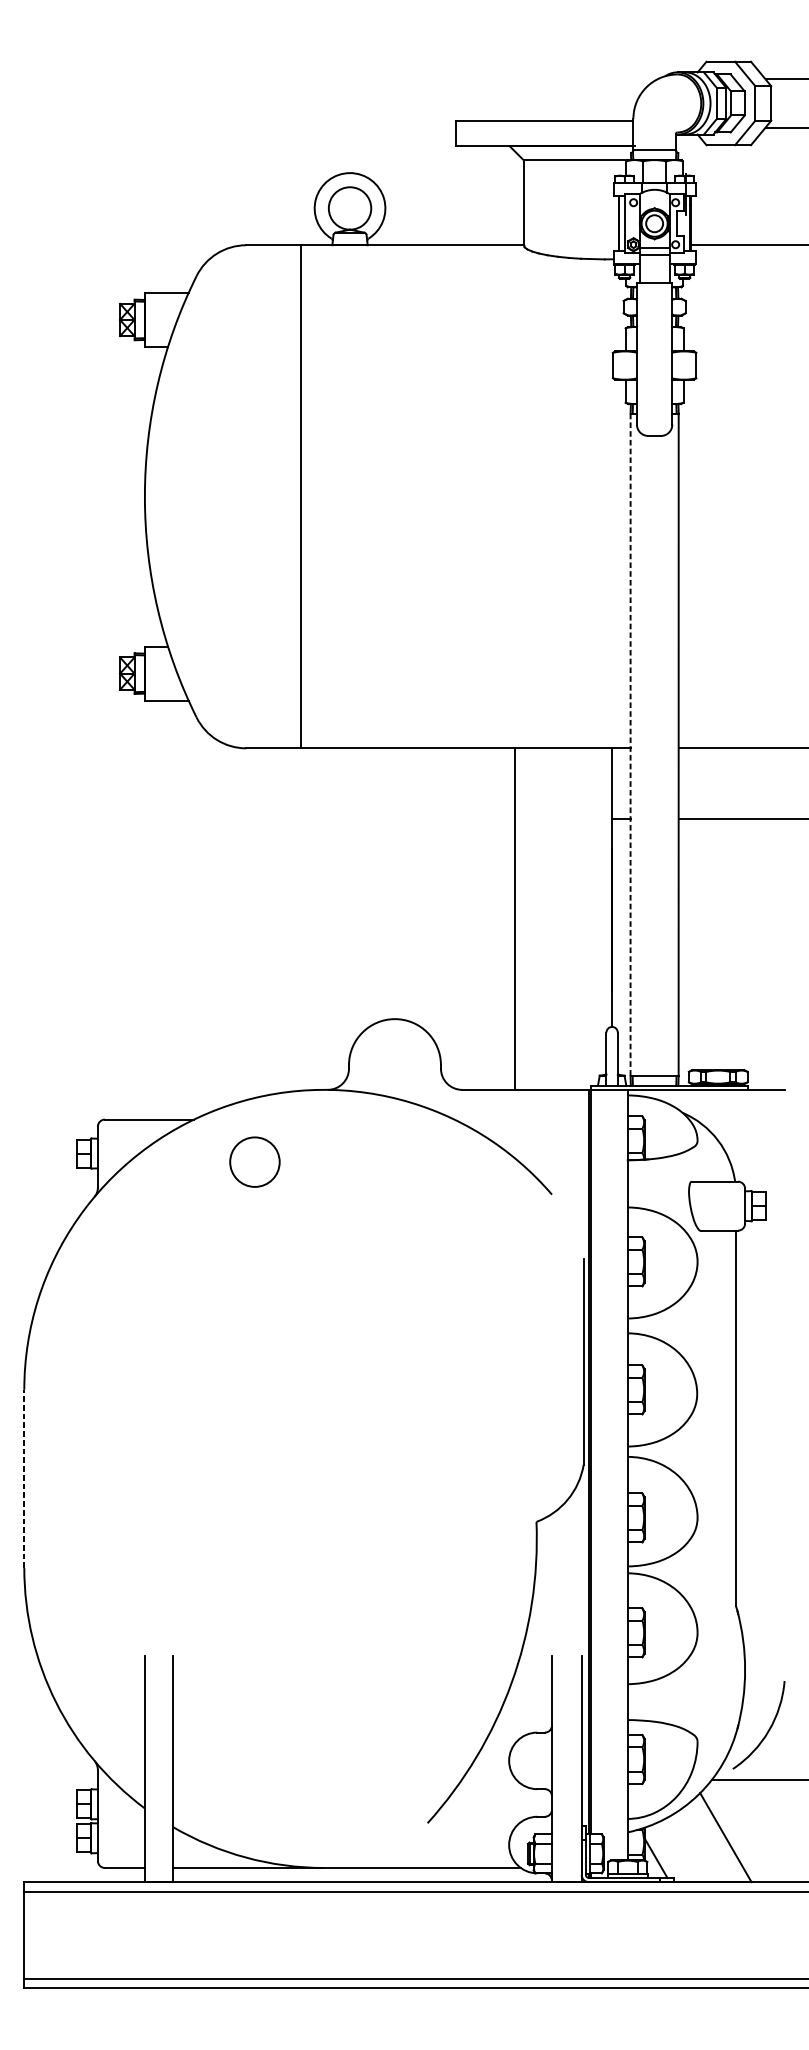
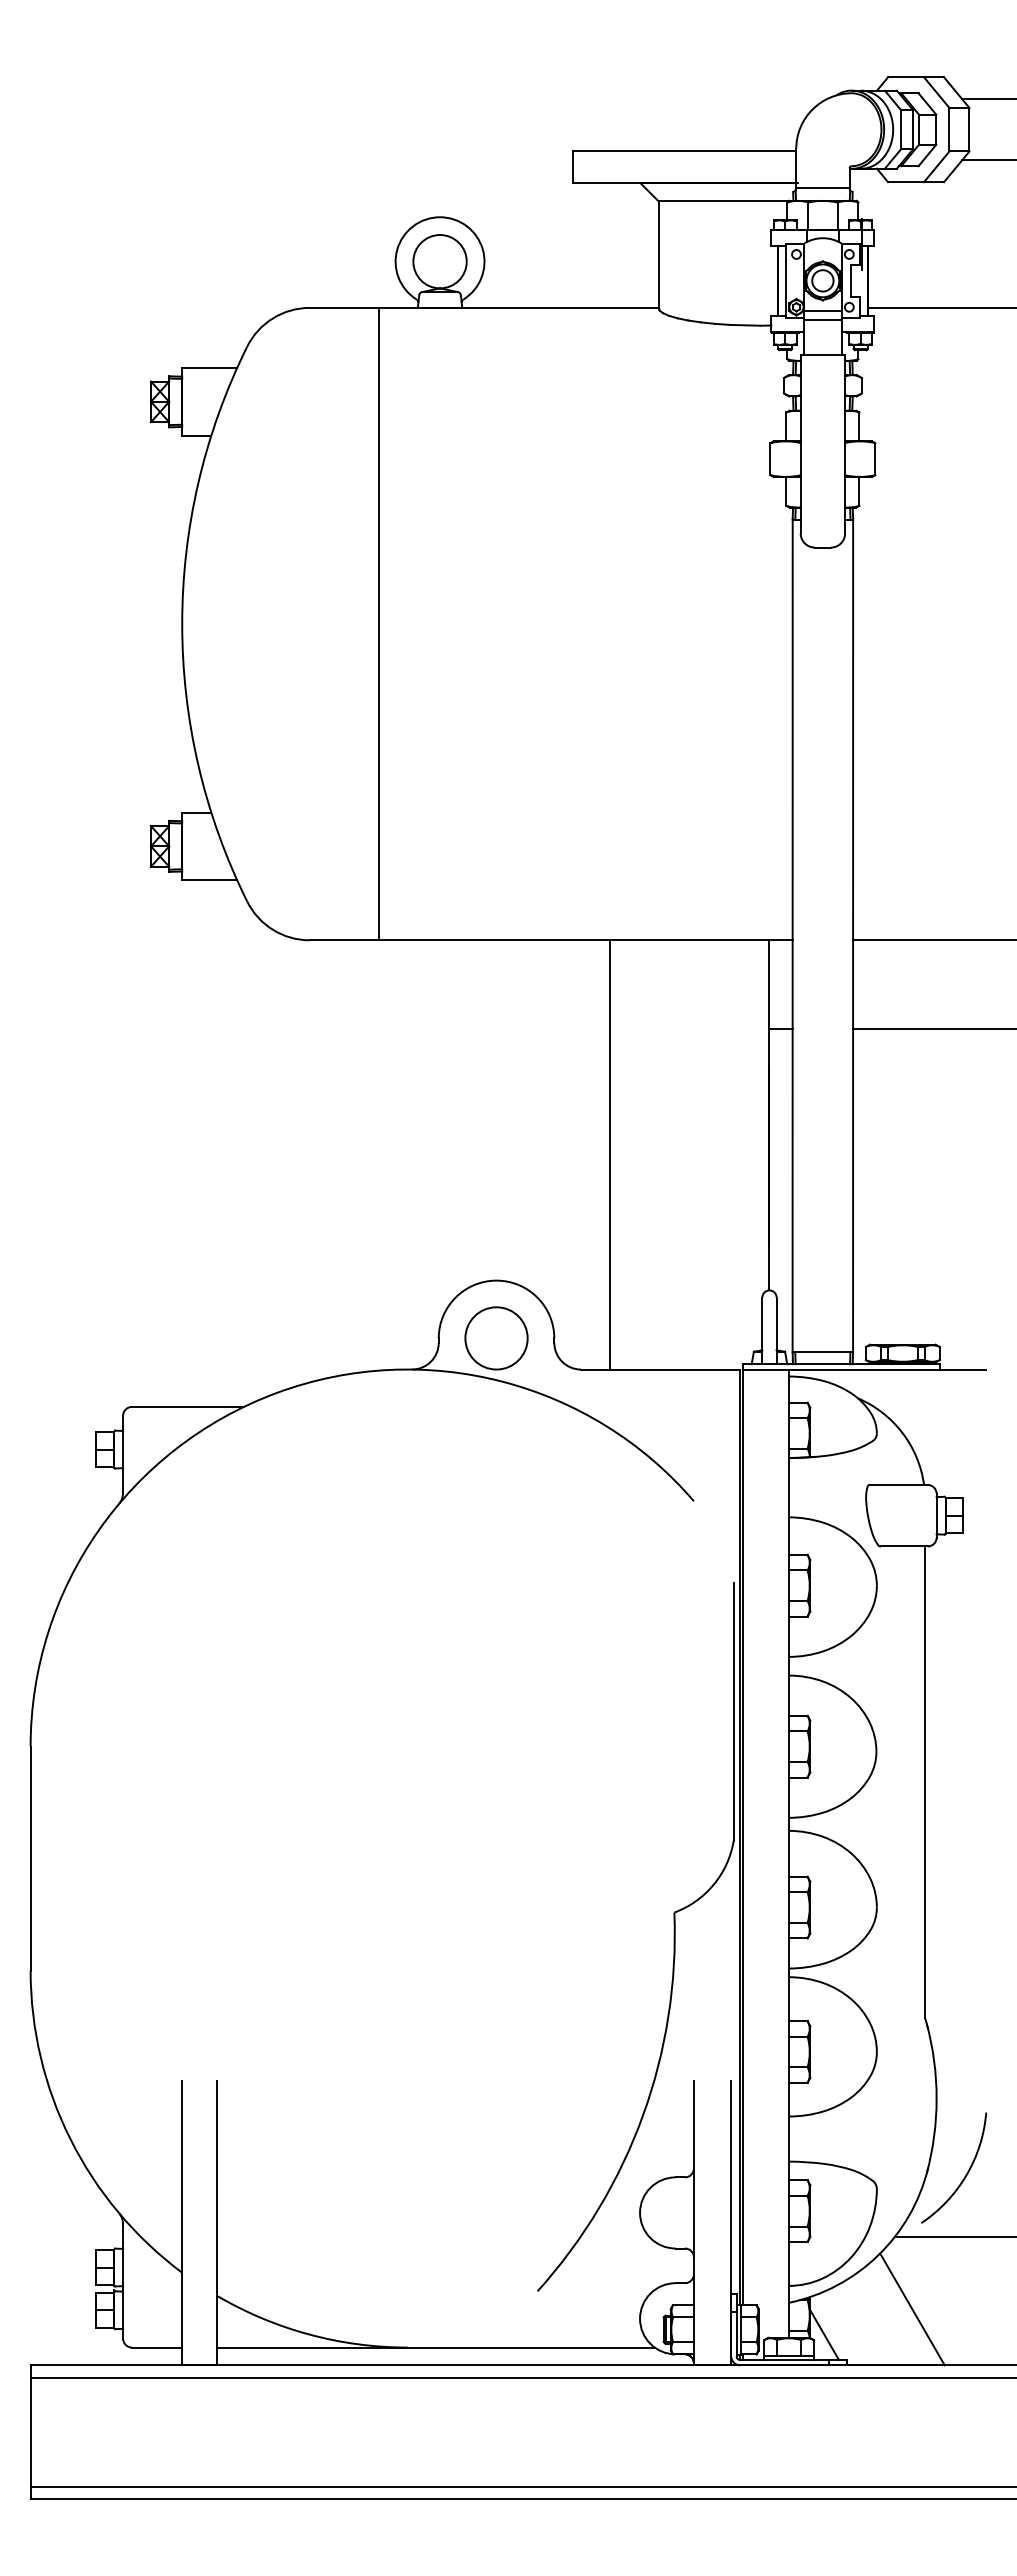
line: (630, 745) -> (792, 936), dashed -> solid
line: (515, 918) -> (610, 1154), moved
circle: (254, 1162) -> (496, 1338), moved
line: (24, 1478) -> (30, 1858), dashed -> solid

